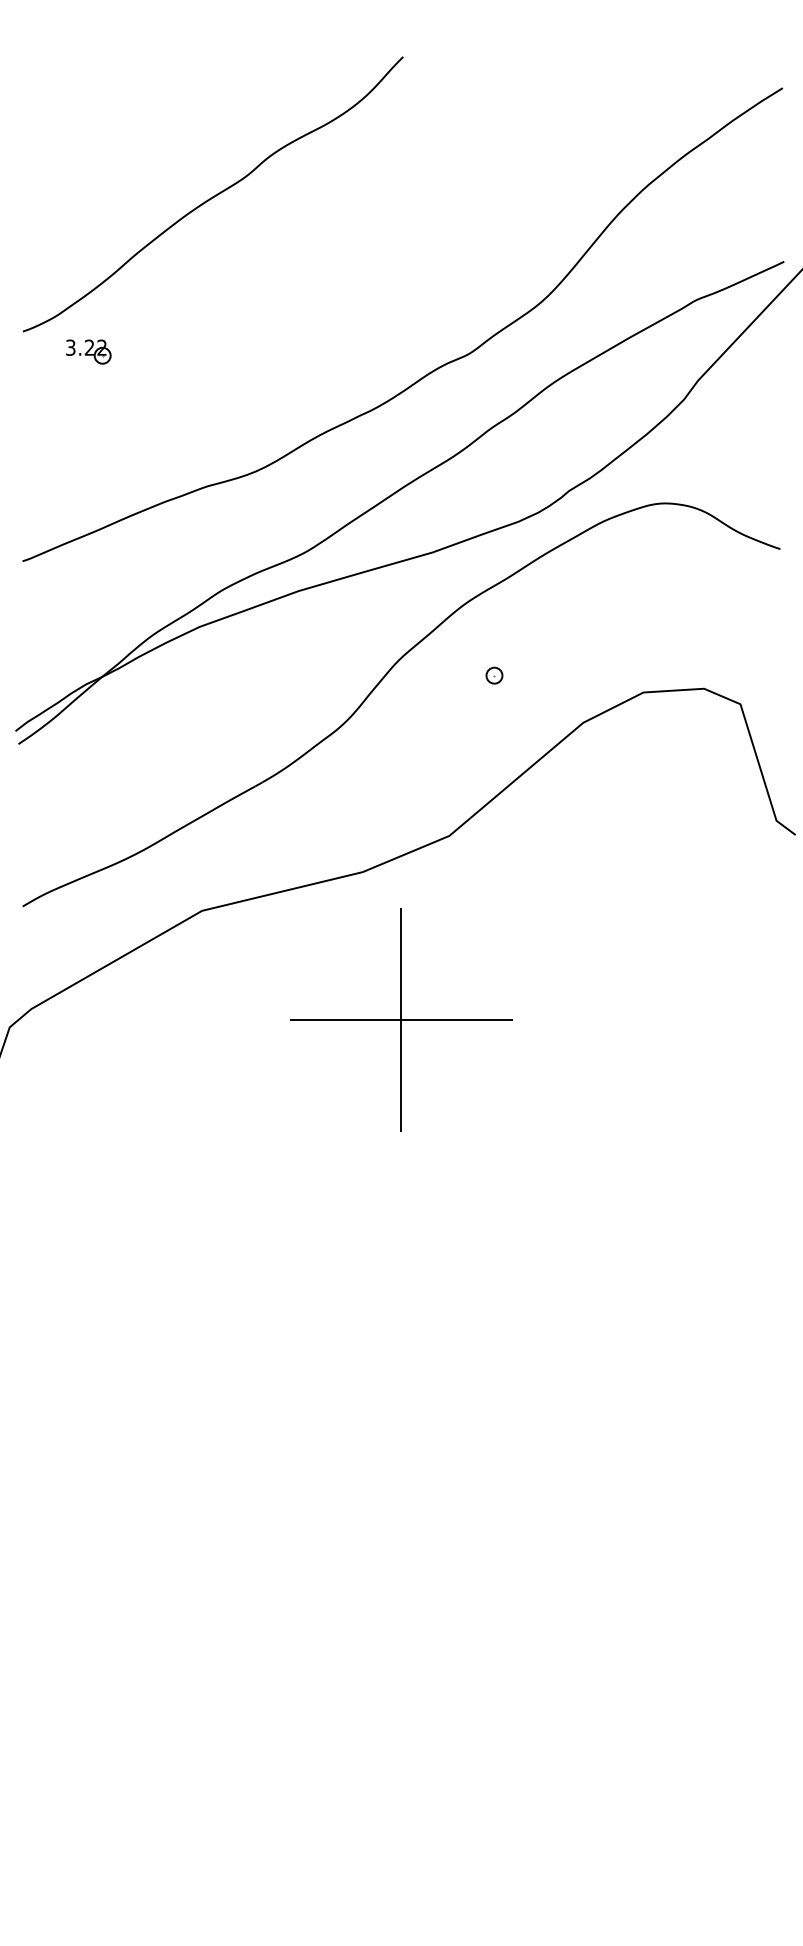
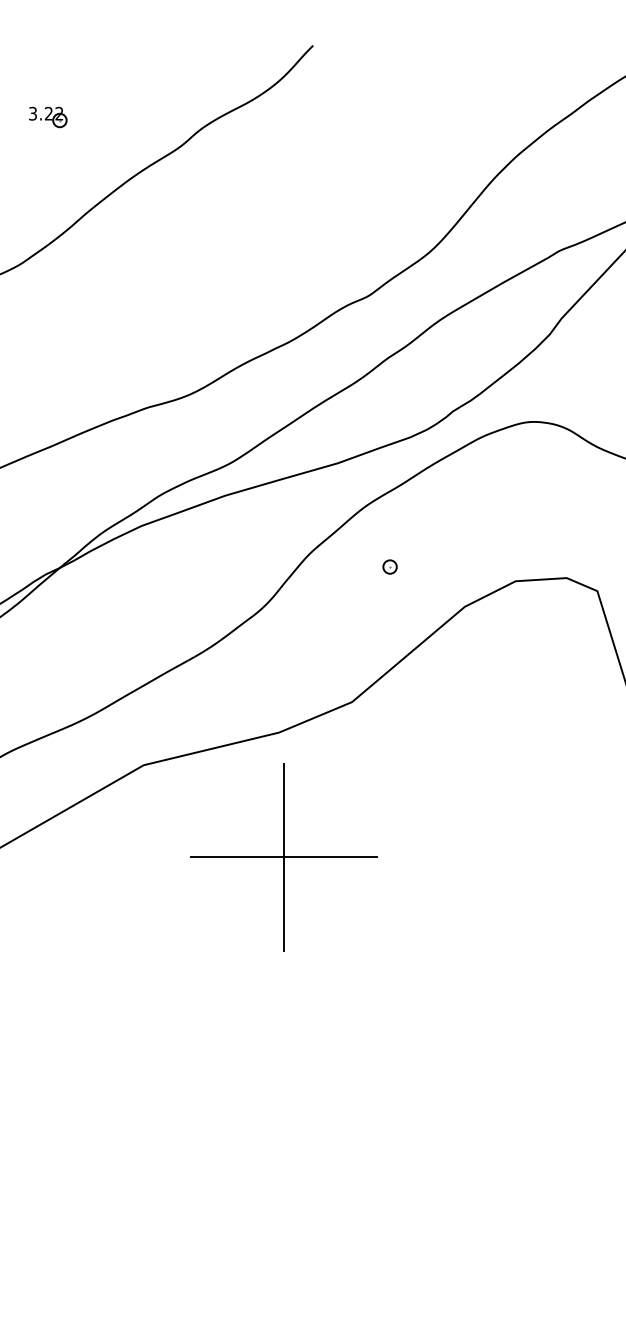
part: (88, 351) -> (47, 116), moved
part: (401, 1019) -> (283, 856), moved

